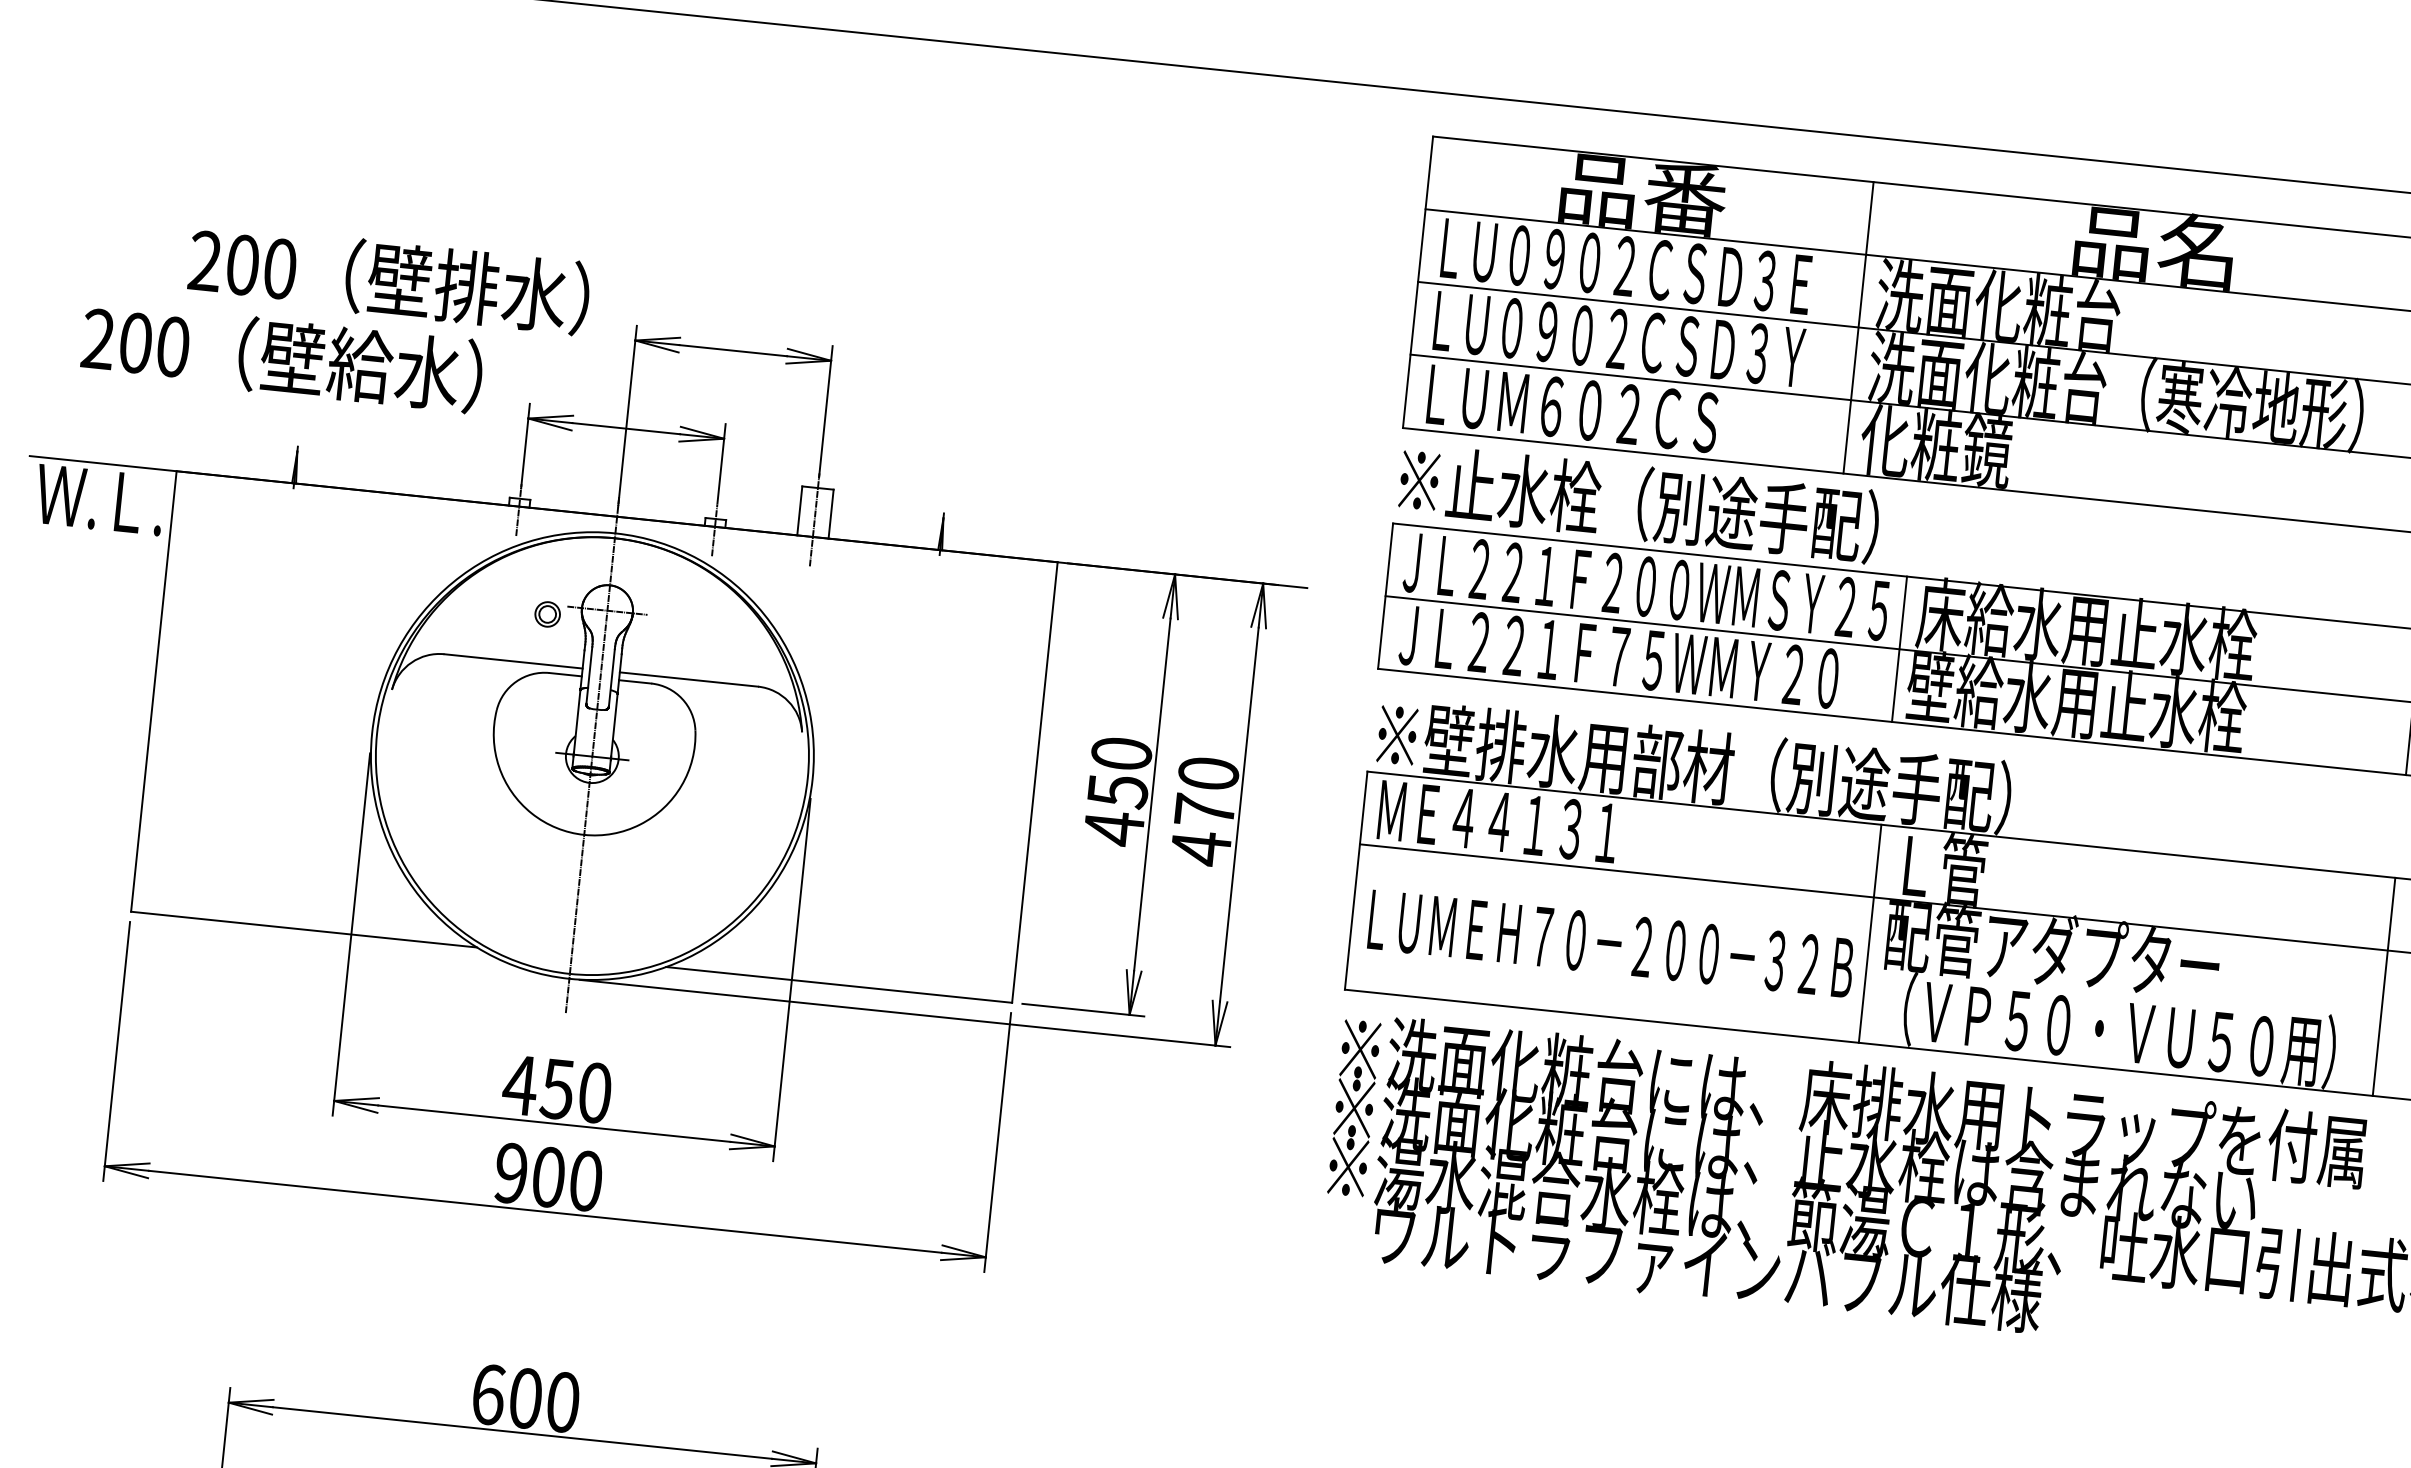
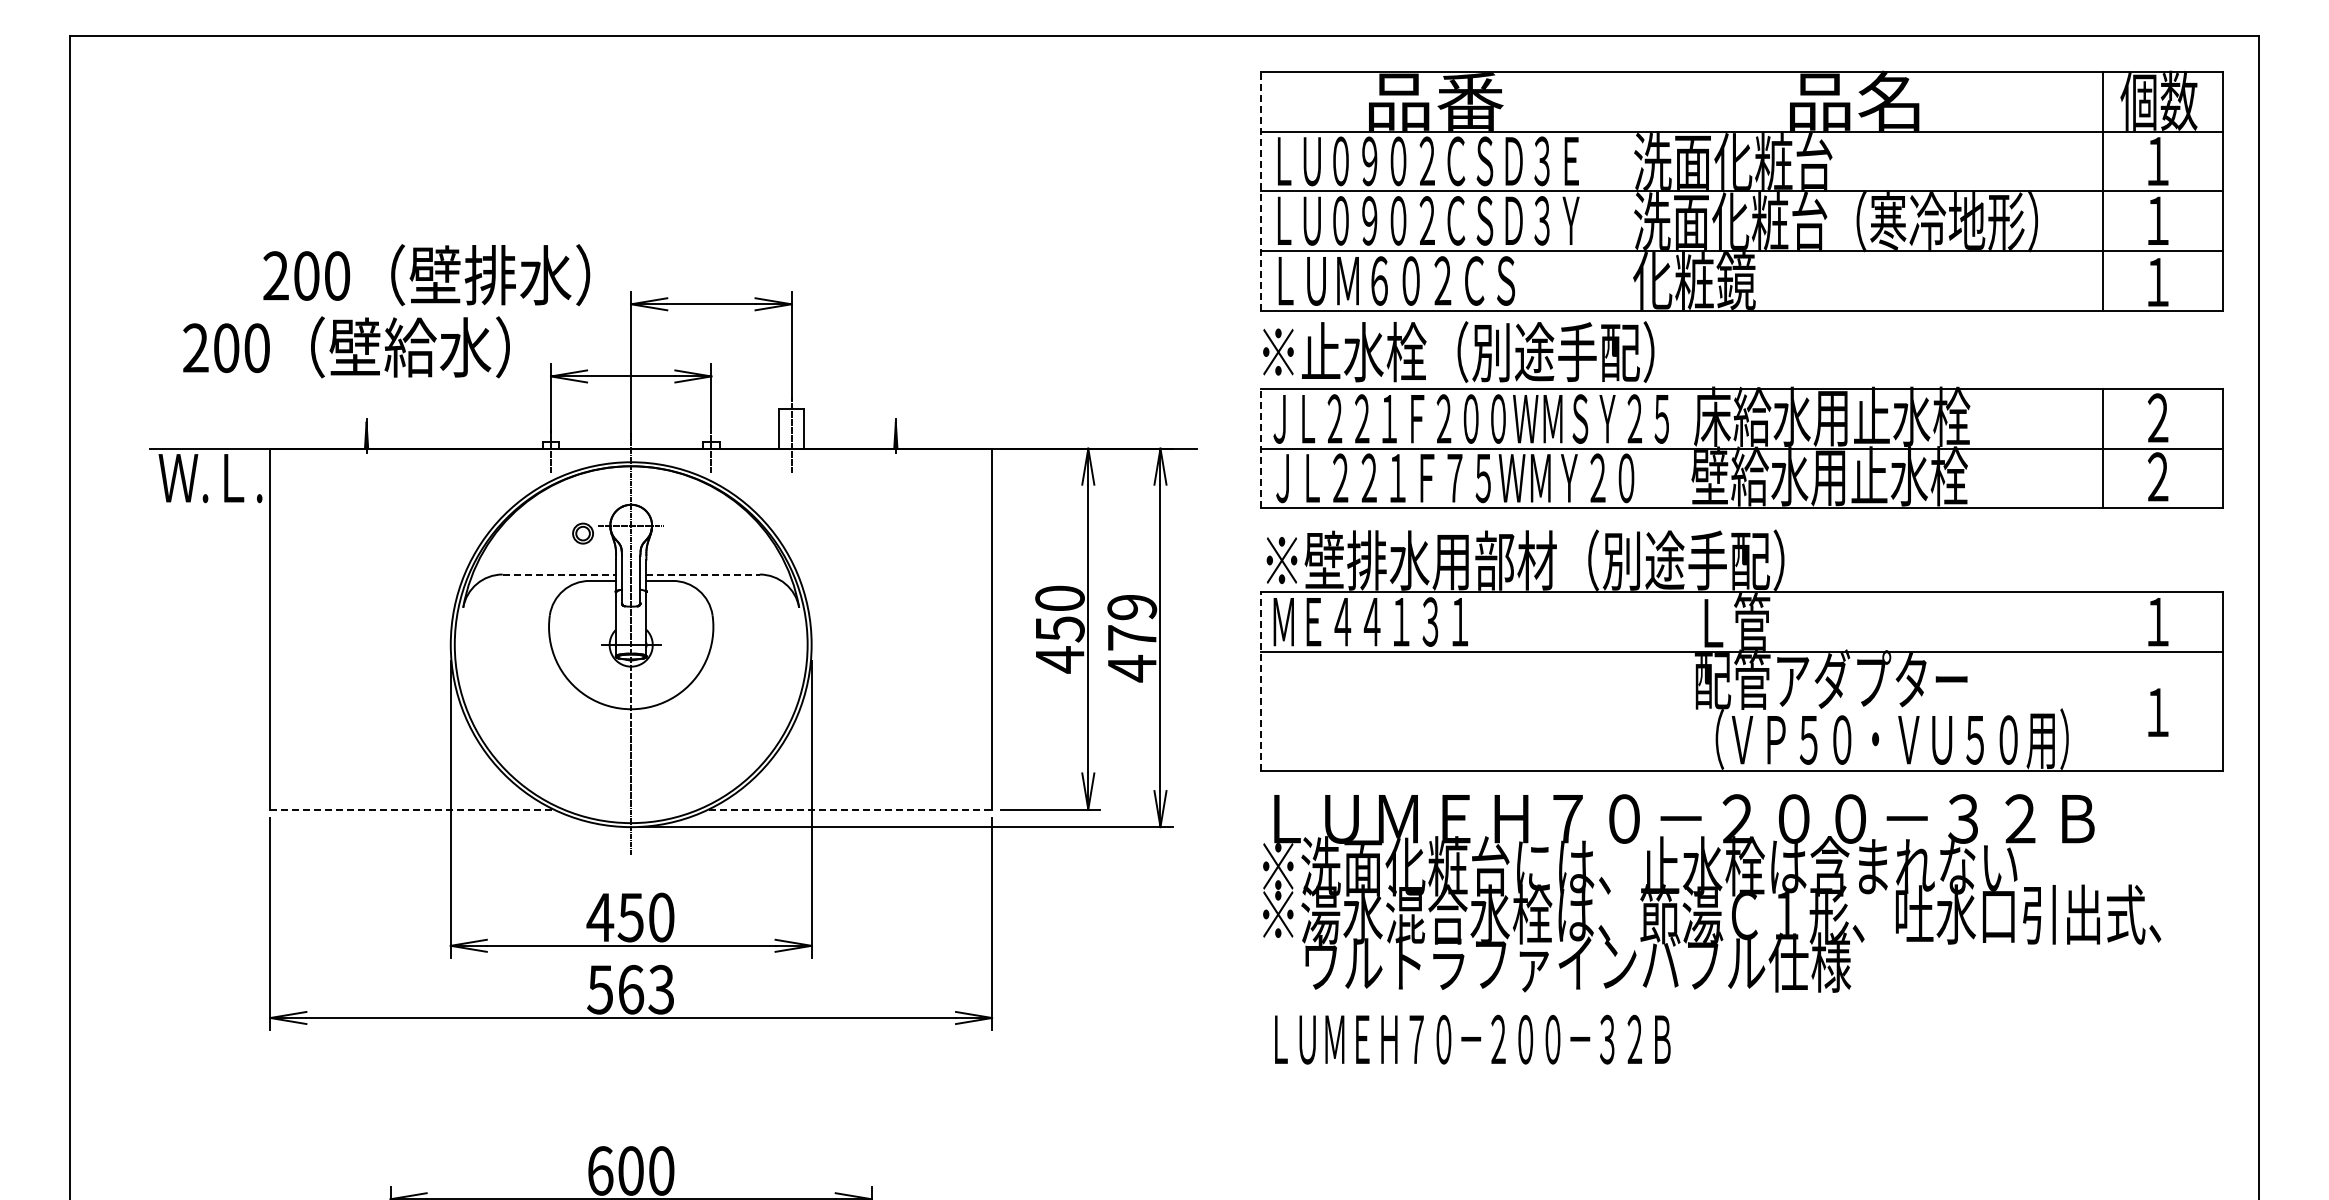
line: (1417, 282) -> (1260, 191), solid -> dashed
line: (1858, 327) -> (1621, 191), removed
line: (1385, 595) -> (1260, 448), solid -> dashed
line: (1899, 649) -> (1681, 448), removed
line: (513, 661) -> (559, 574), solid -> dashed
line: (689, 679) -> (703, 574), solid -> dashed
text: (1209, 773) -> (1132, 607), 470 -> 479
line: (1355, 880) -> (1260, 681), solid -> dashed
line: (304, 929) -> (412, 809), solid -> dashed
line: (1869, 933) -> (1681, 681), removed
text: (1610, 943) -> (1472, 1039), moved
line: (839, 984) -> (850, 809), solid -> dashed
line: (2383, 986) -> (2102, 681), removed
text: (1852, 1100) -> (1681, 818), ※洗面化粧台には、床排水用トラップを付属 -> ＬＵＭＥＨ７０－２００－３２Ｂ
text: (548, 1176) -> (630, 989), 900 -> 563

